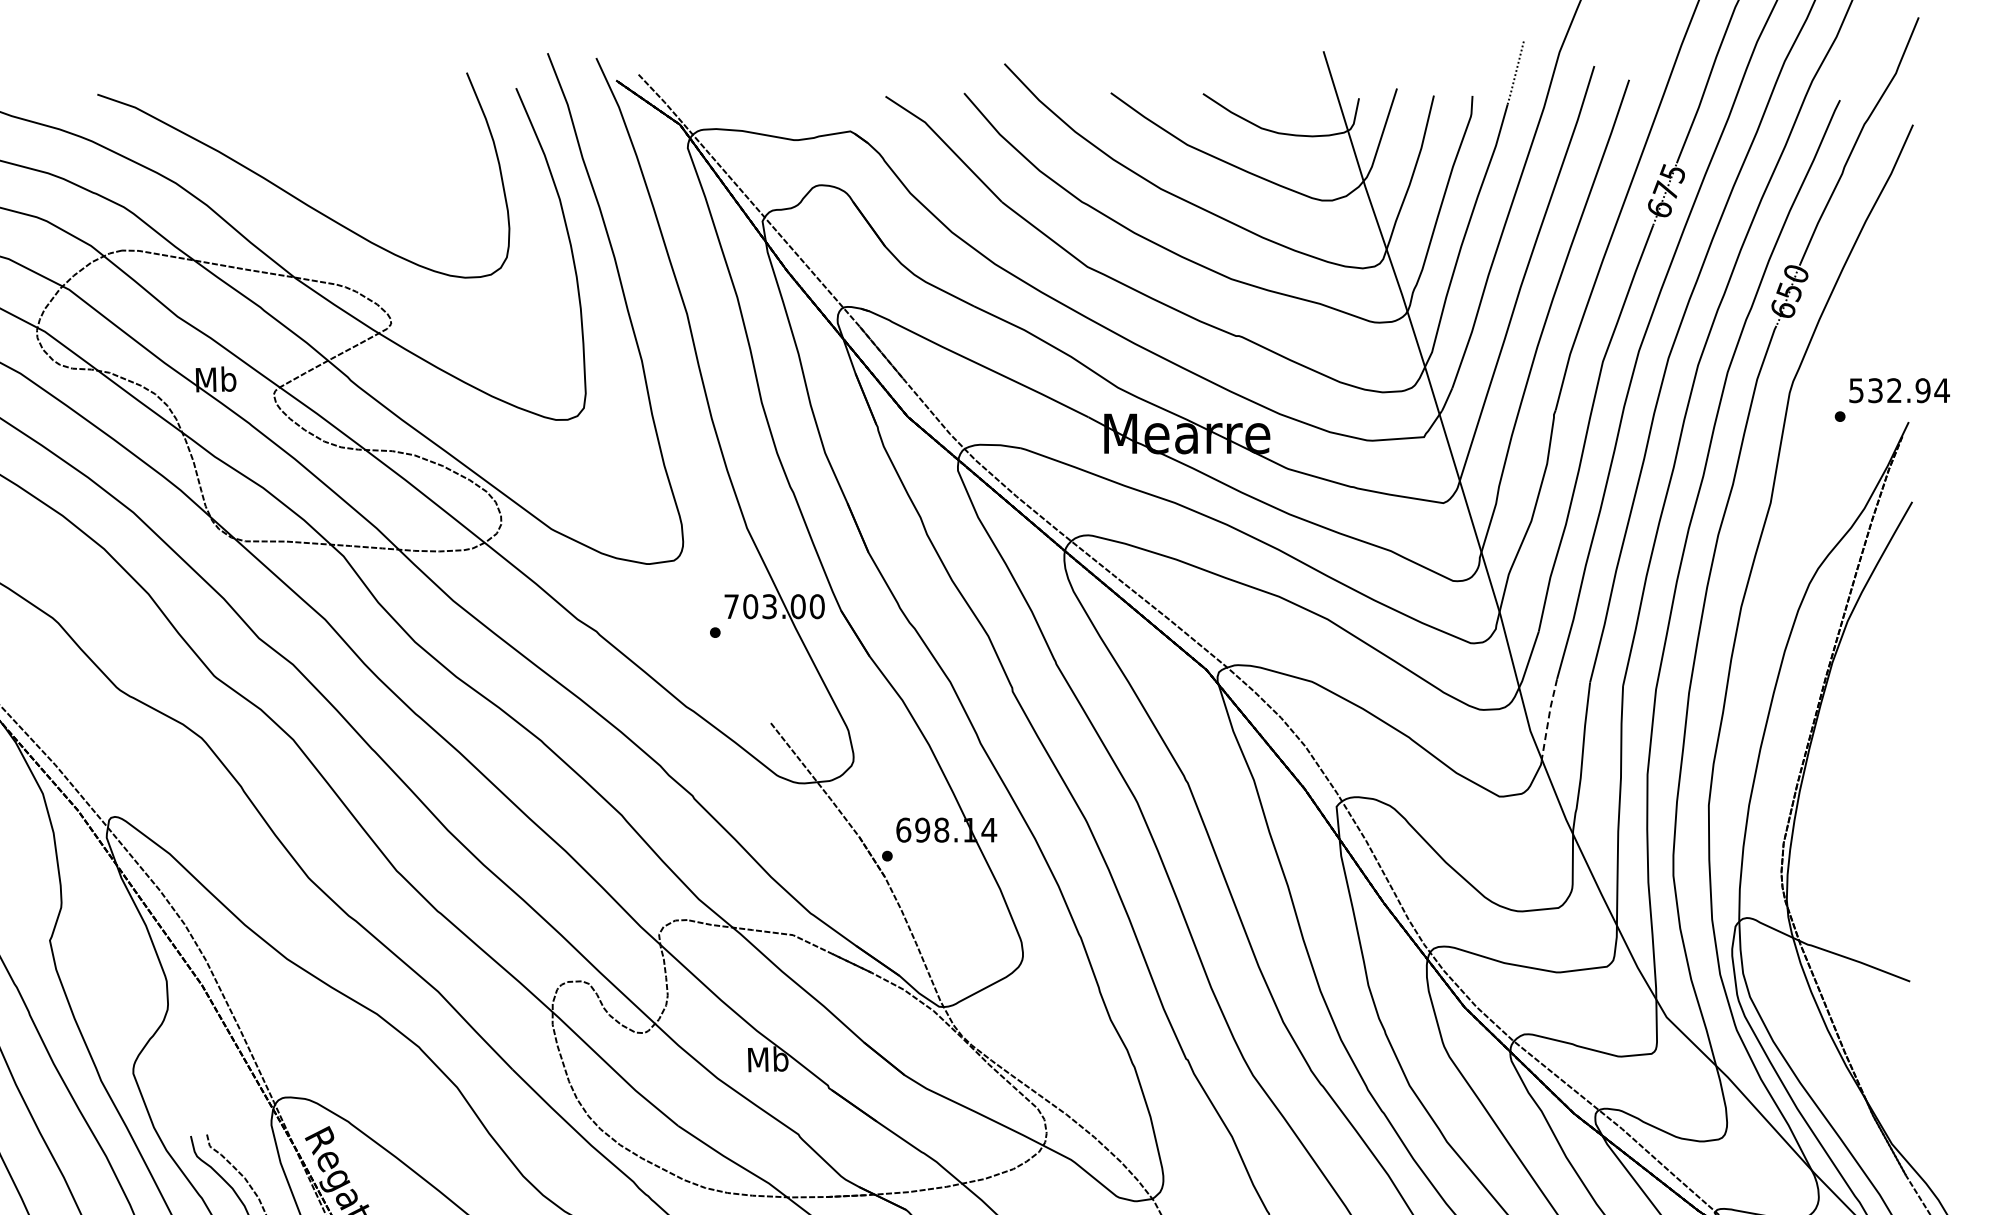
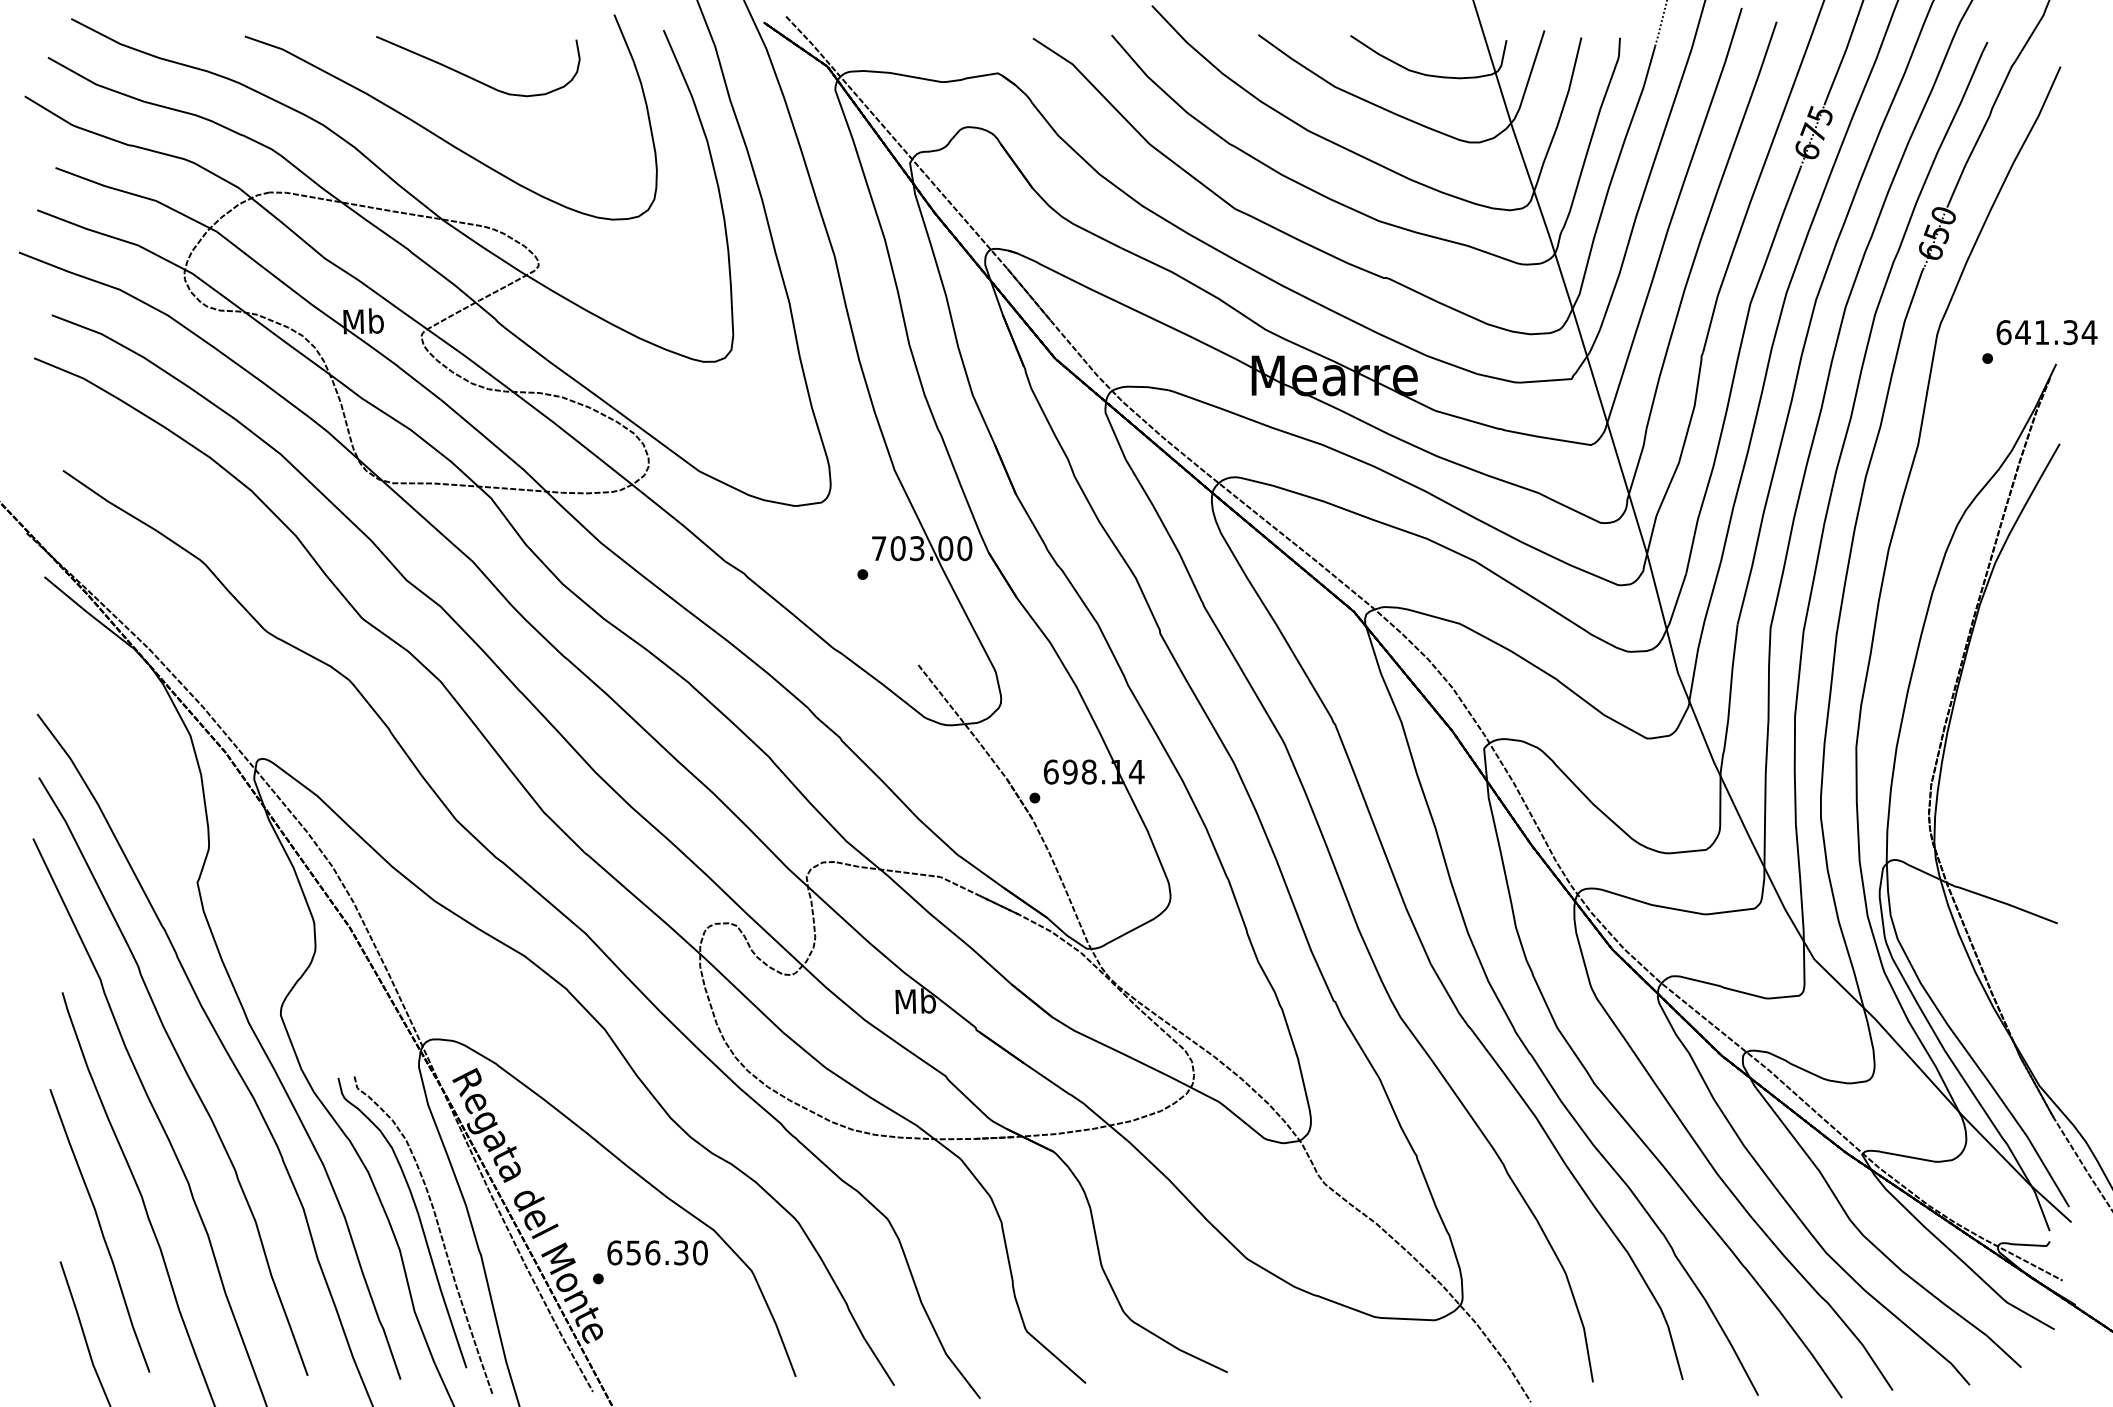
curve: (324, 135) -> (472, 77), added
text: (1889, 390) -> (2037, 332), 532.94 -> 641.34
line: (1547, 719) -> (1695, 661), dashed -> solid

